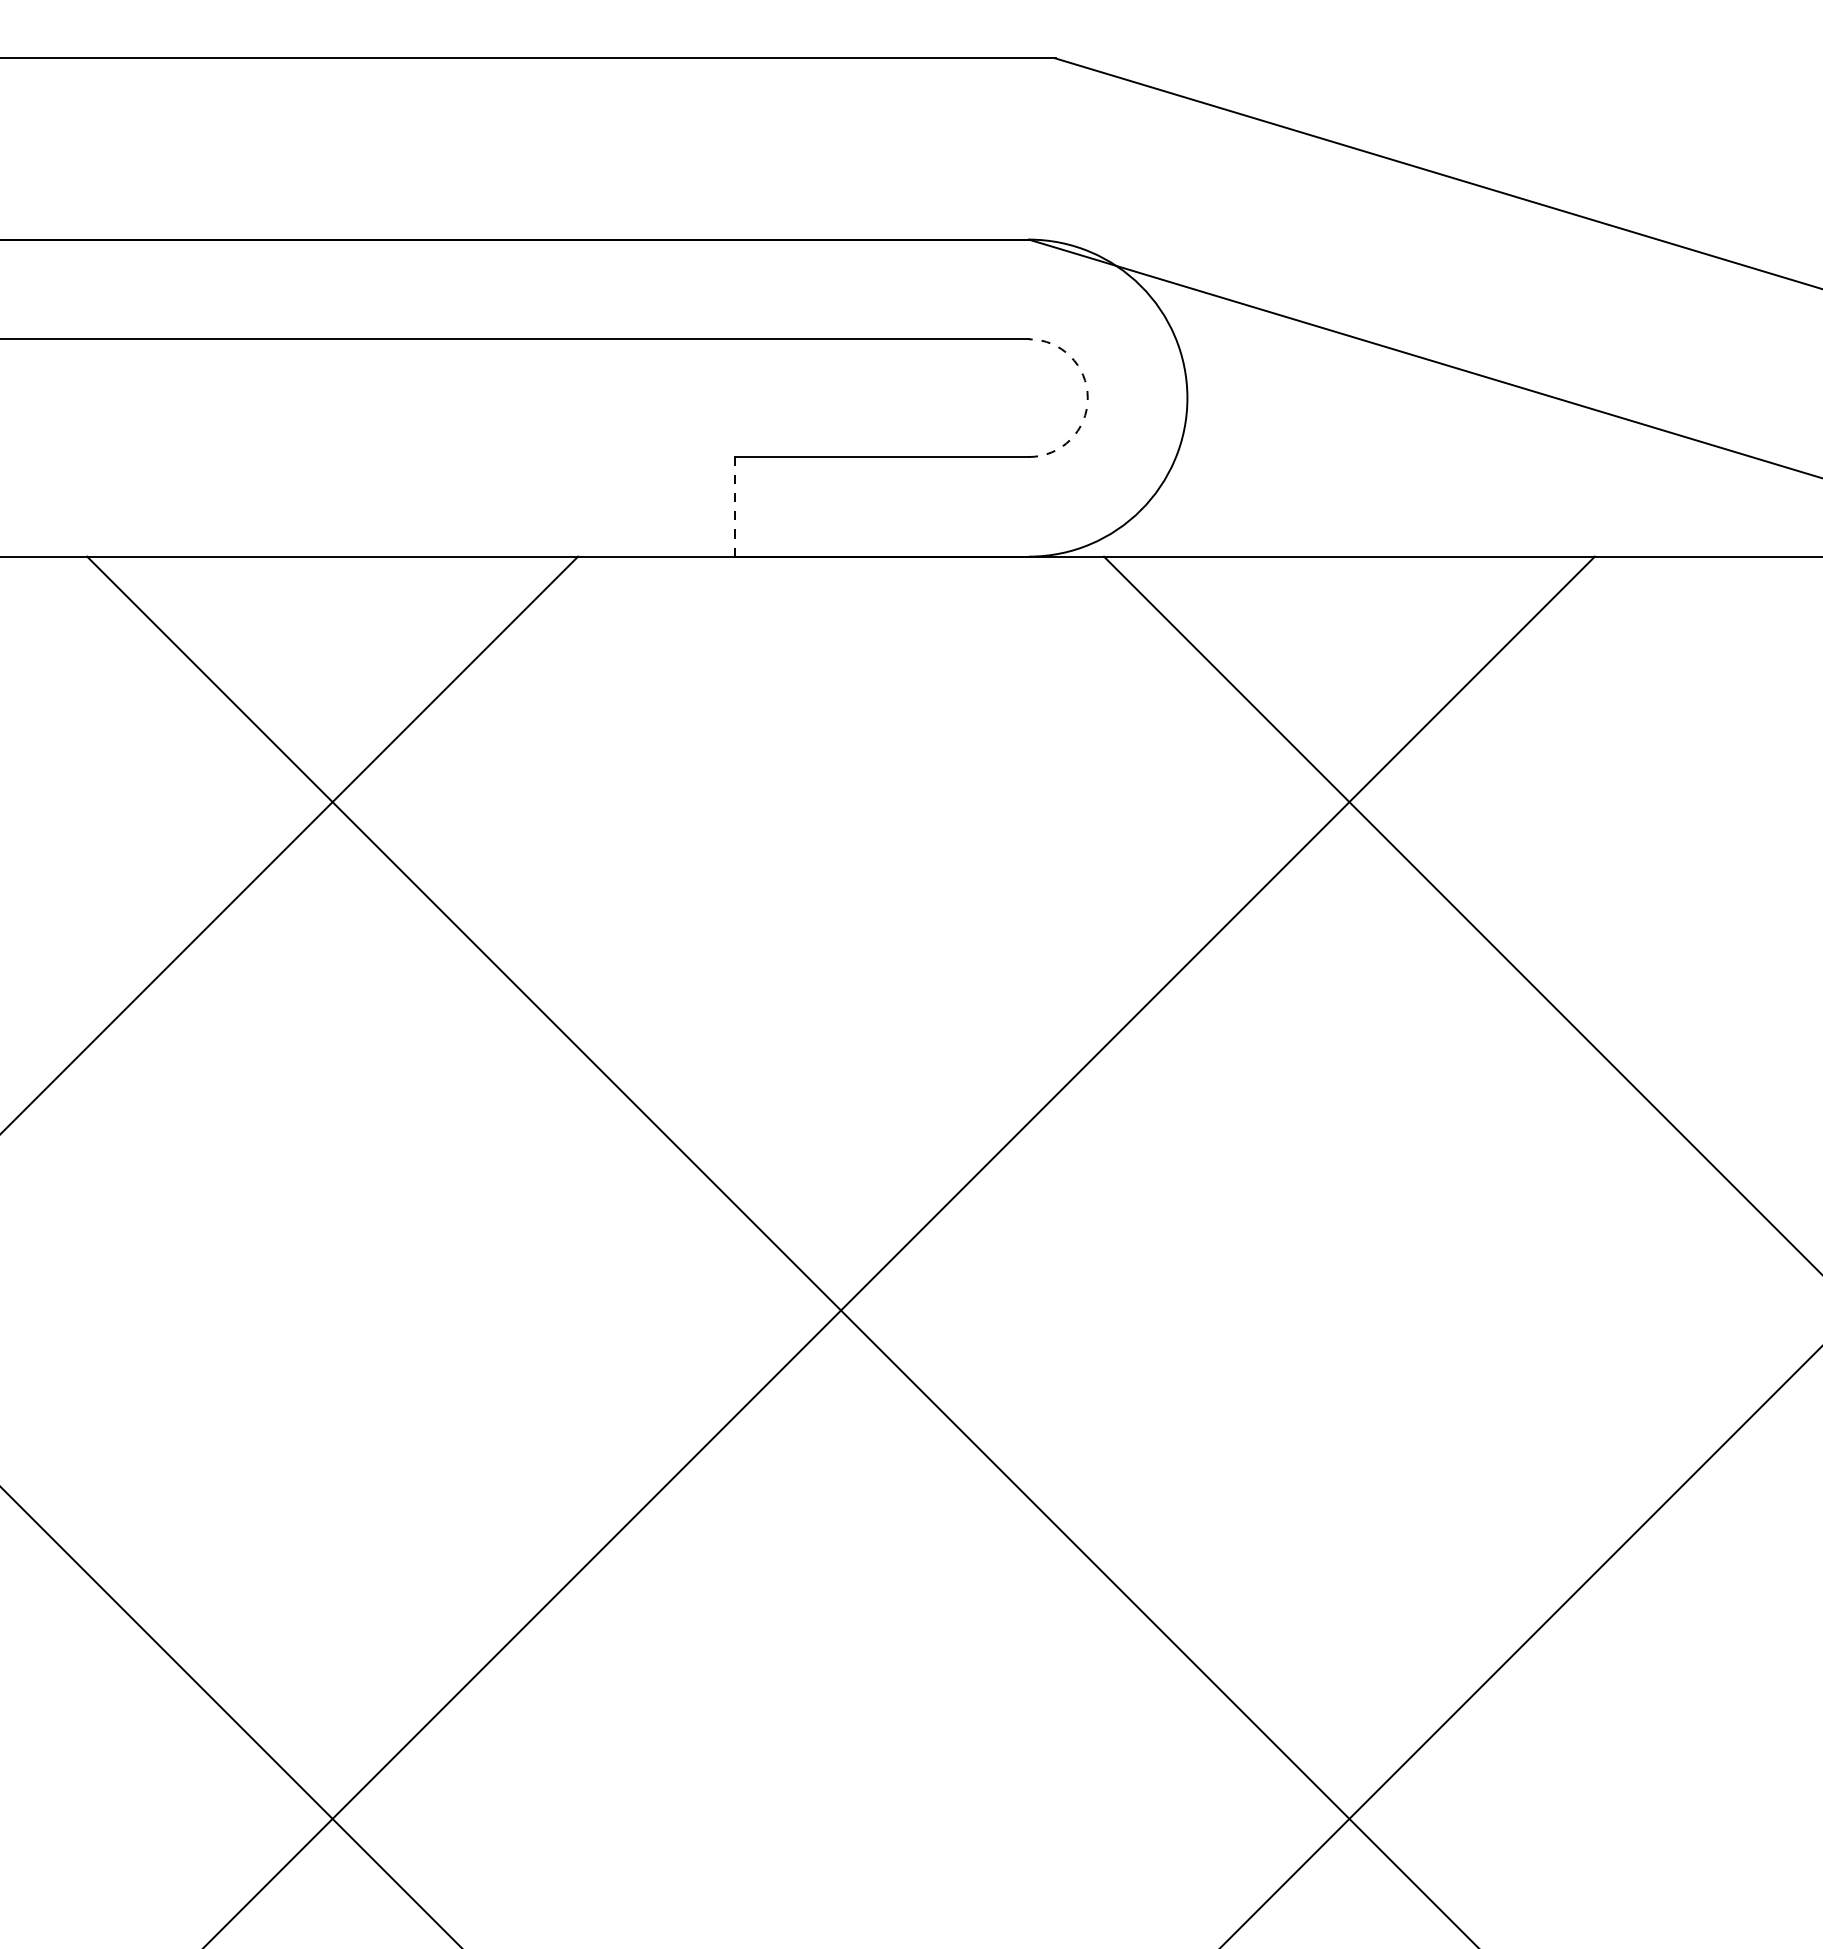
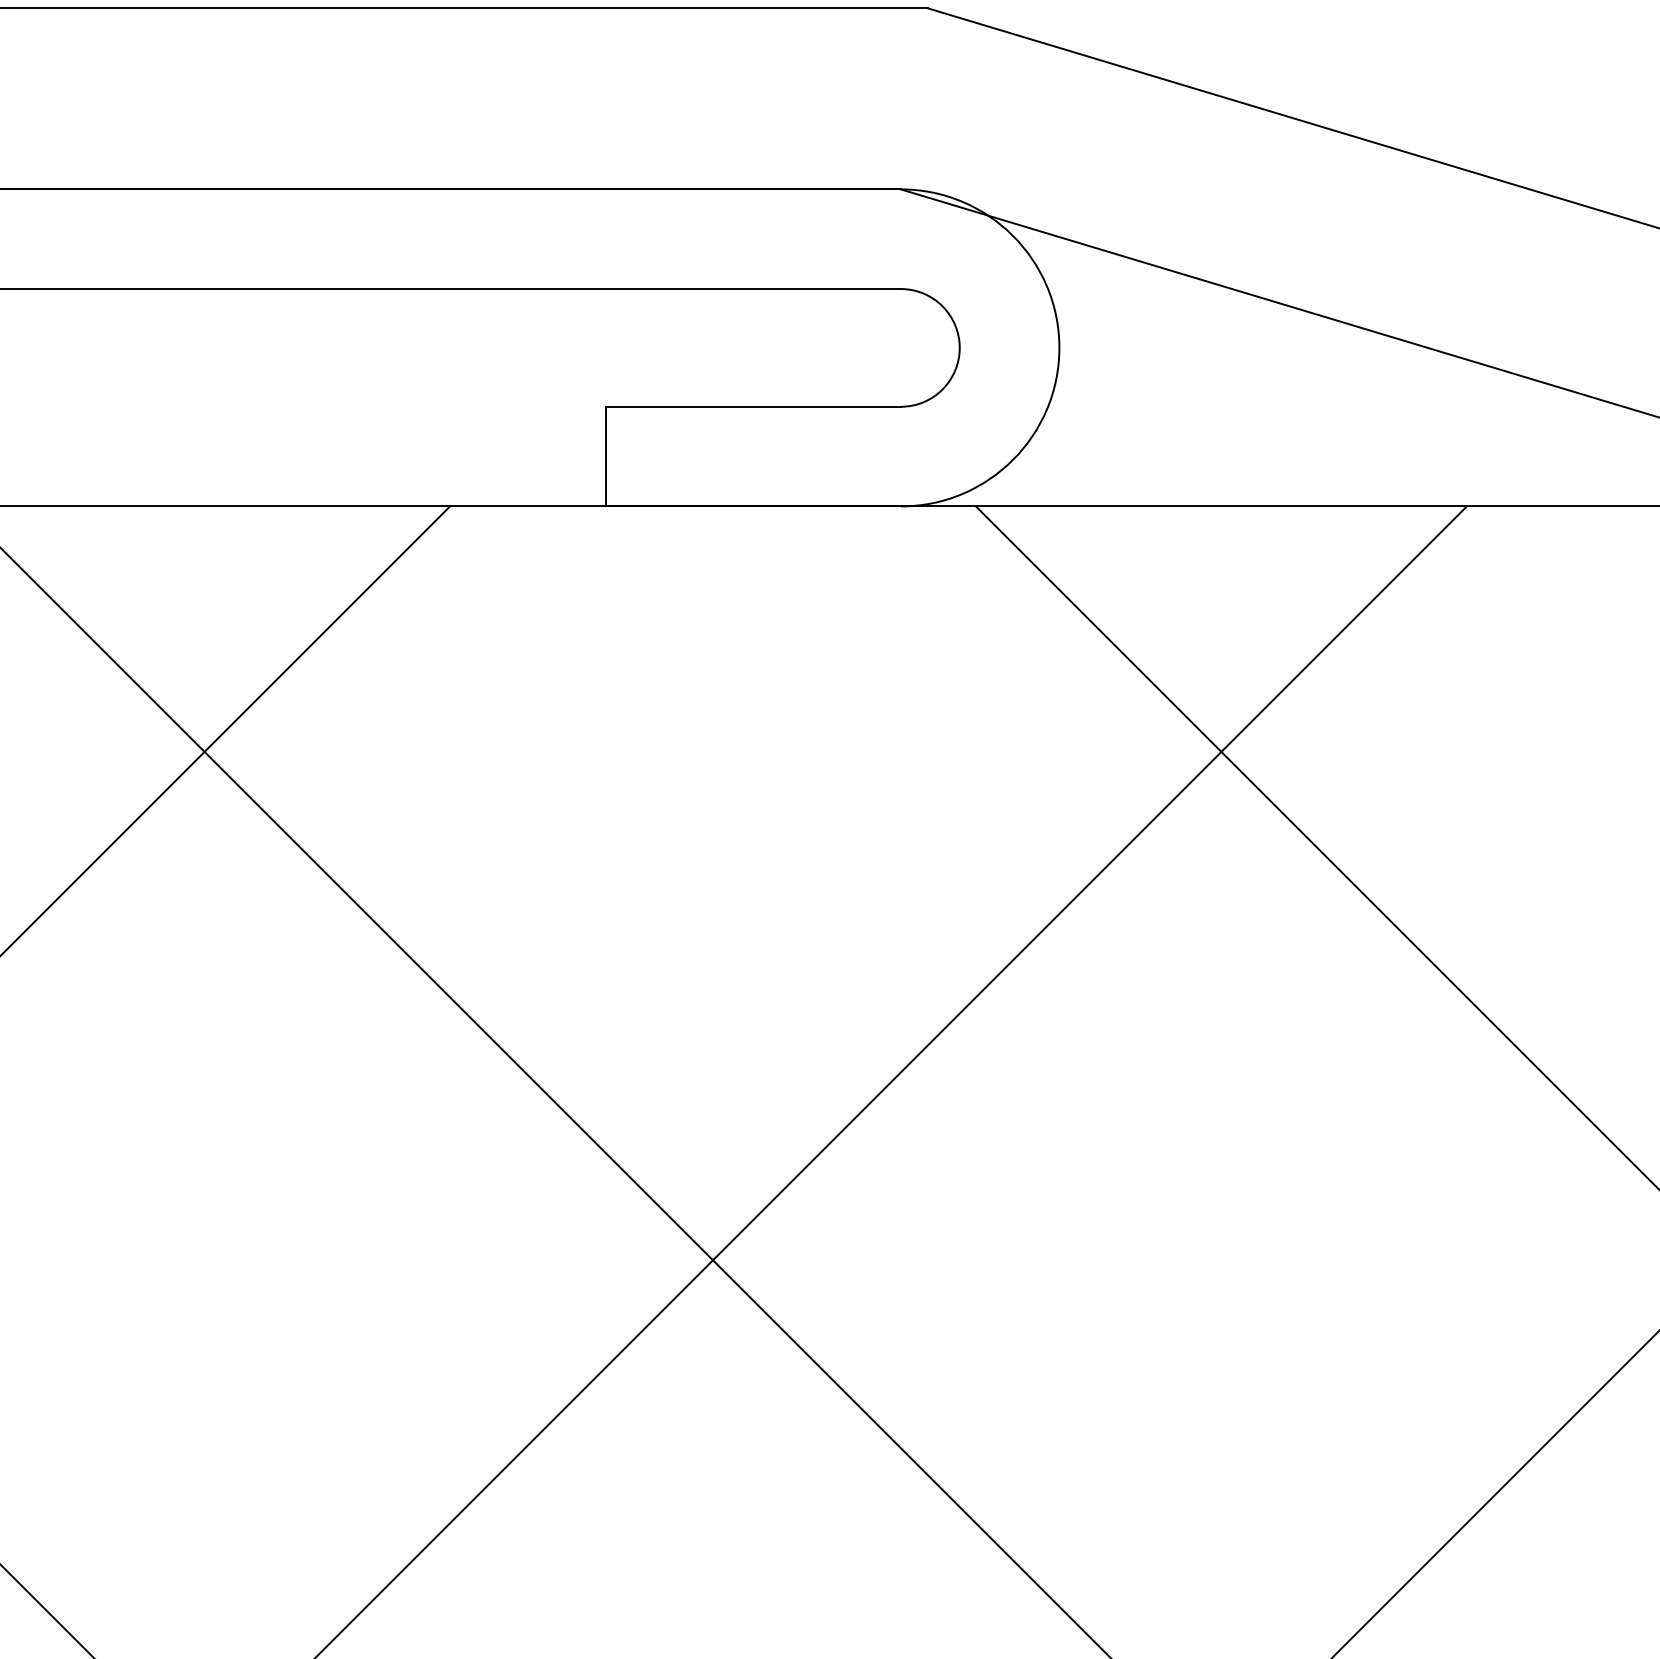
arc: (1087, 398) -> (959, 348), dashed -> solid
line: (734, 506) -> (606, 456), dashed -> solid

